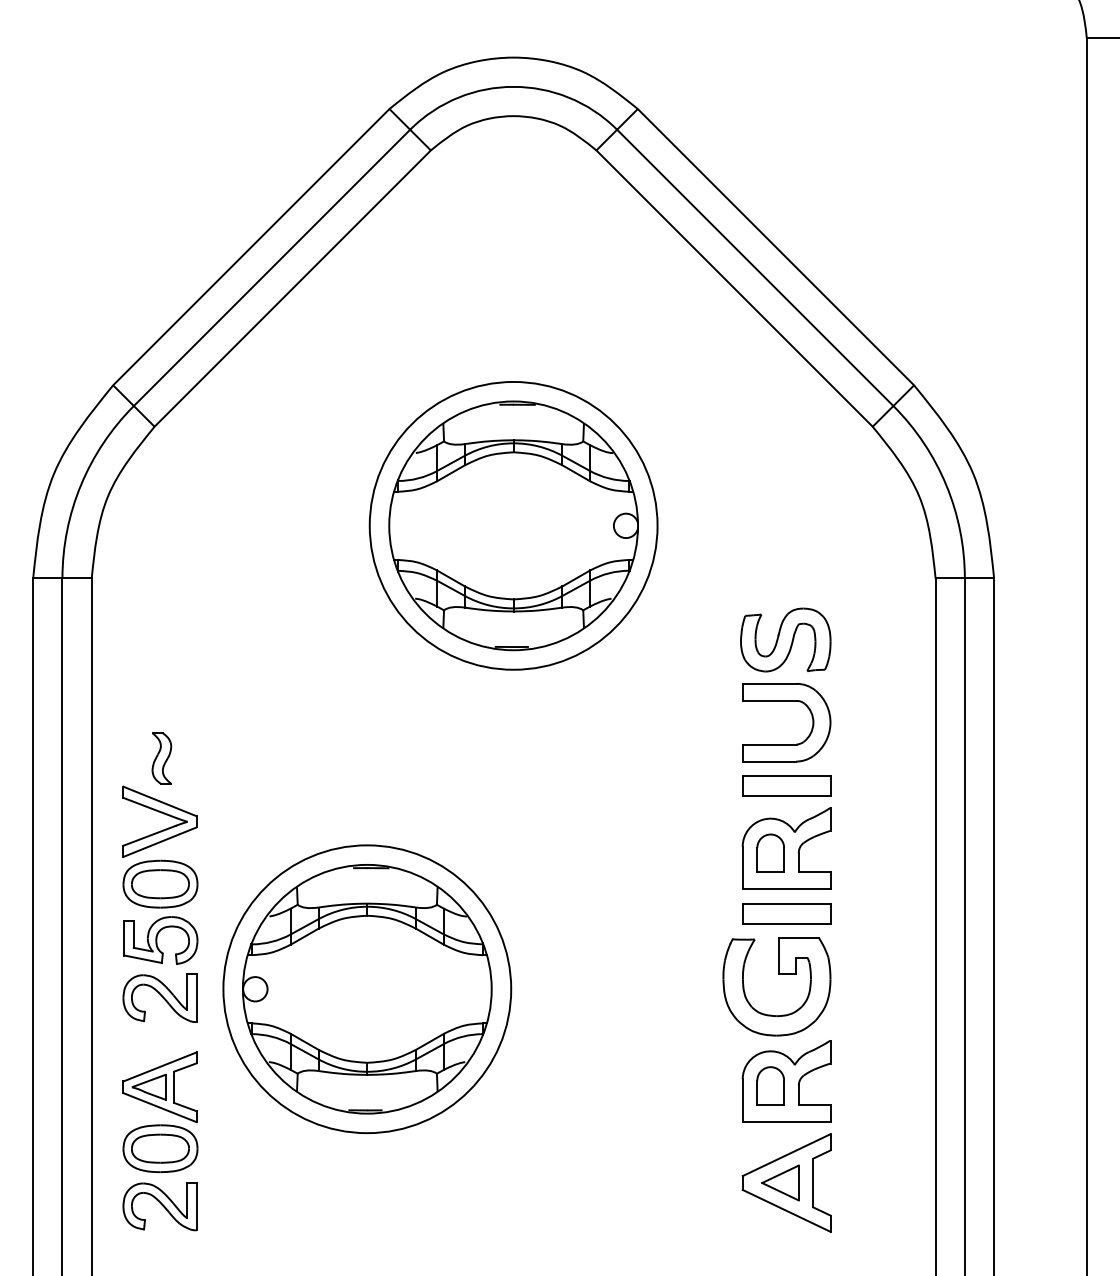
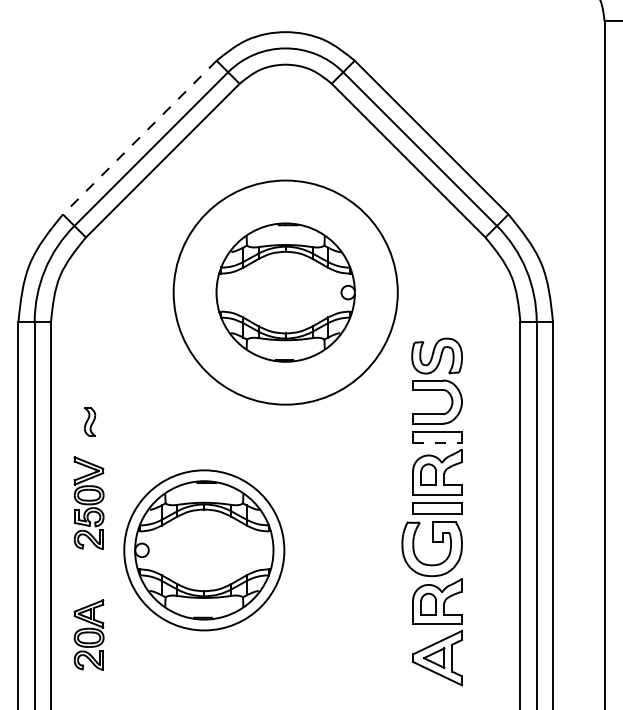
line: (250, 247) -> (139, 137), solid -> dashed
circle: (513, 525) -> (285, 292), size x1.4
line: (788, 795) -> (438, 442), solid -> dashed
part: (159, 903) -> (88, 502), size x0.7
part: (159, 1140) -> (88, 634), size x0.7

